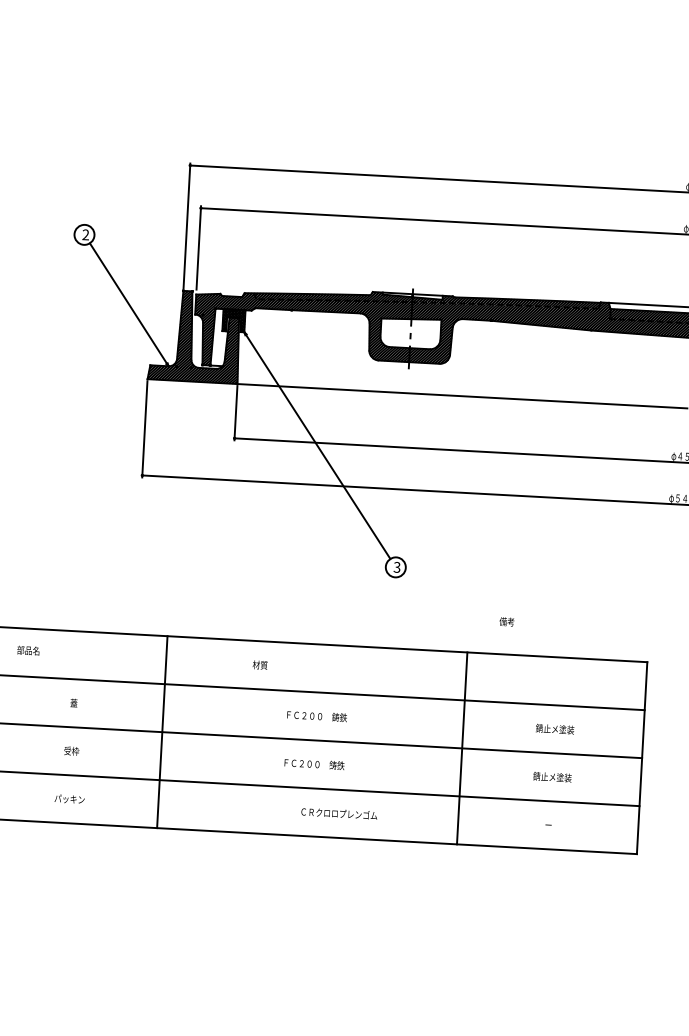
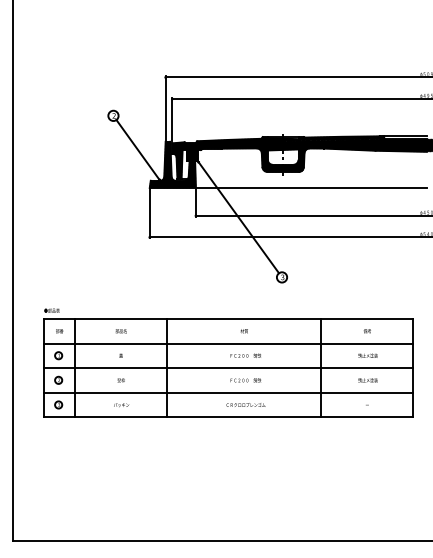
text: (505, 622) -> (366, 331), moved
text: (26, 651) -> (120, 331), moved
text: (258, 665) -> (243, 331), moved
text: (338, 812) -> (245, 404), moved

